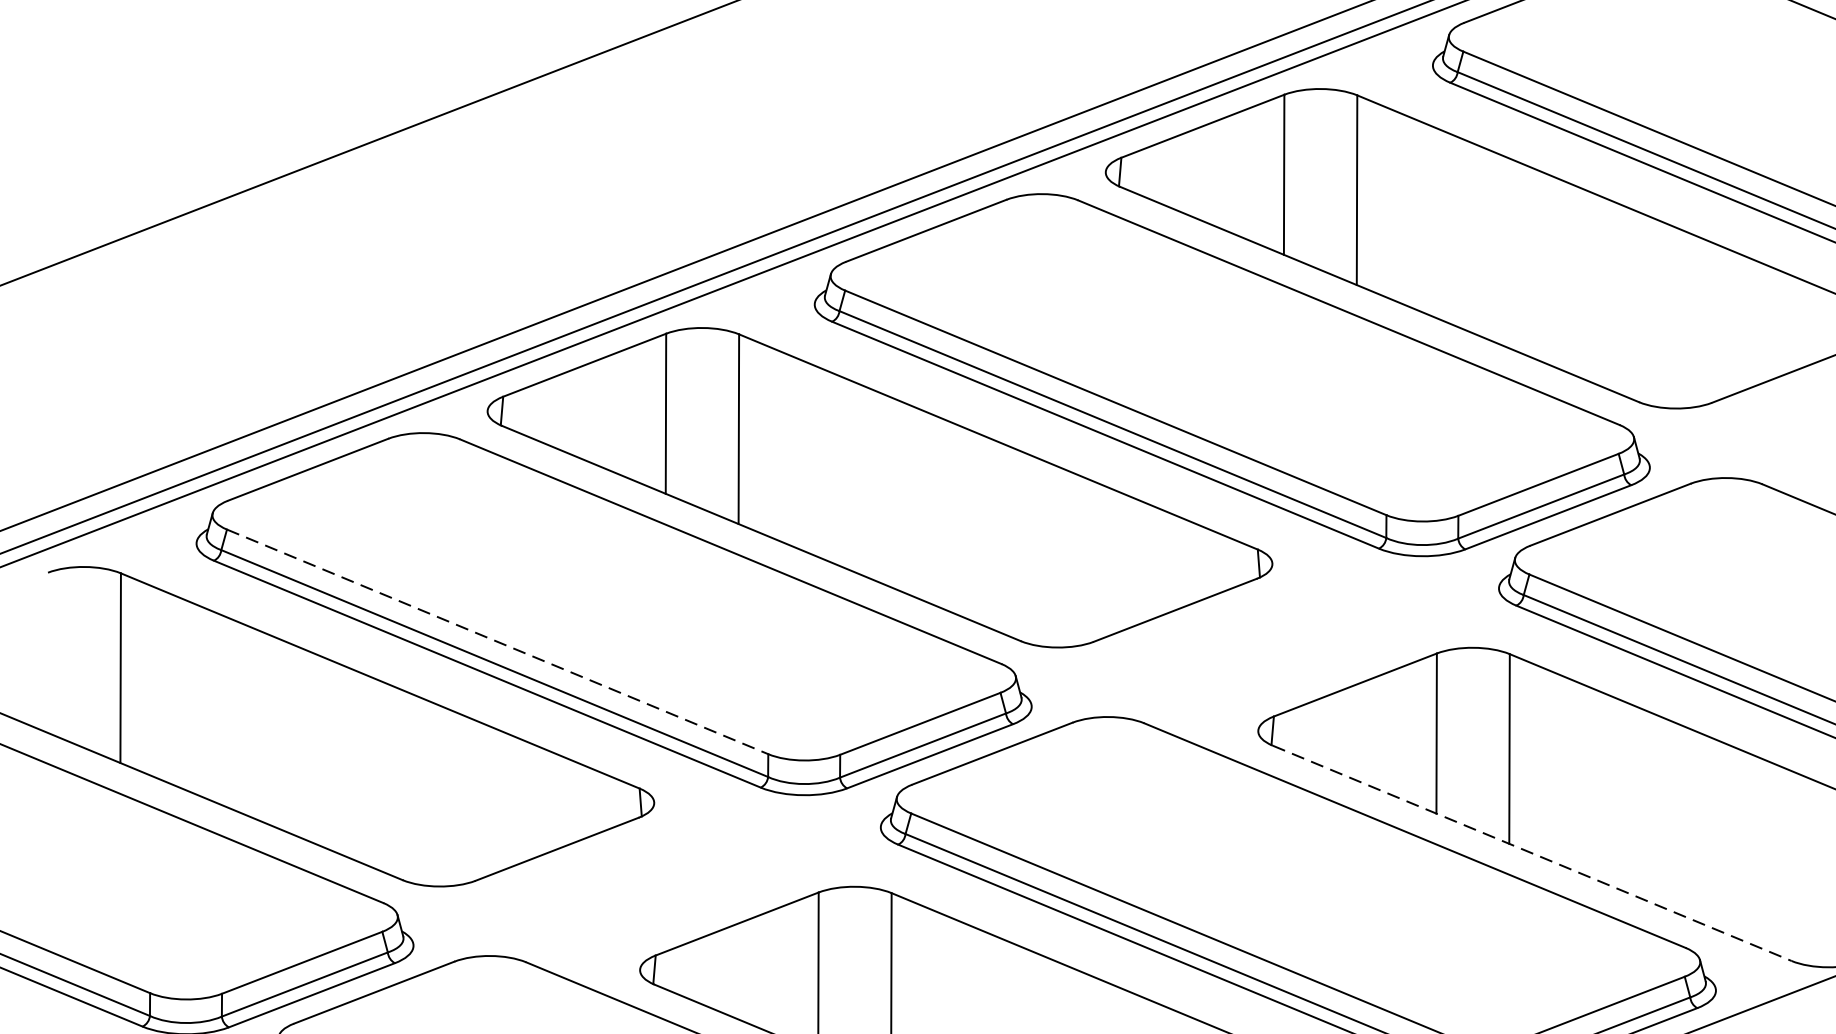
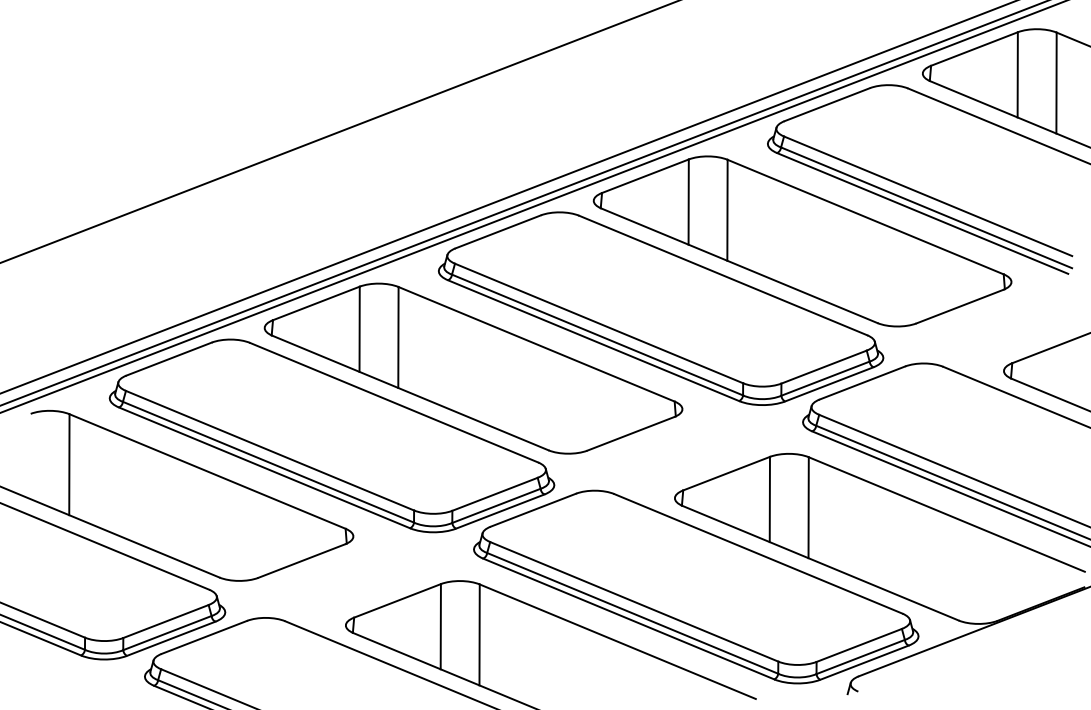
line: (498, 641) -> (270, 450), dashed -> solid
line: (1533, 853) -> (821, 563), dashed -> solid

